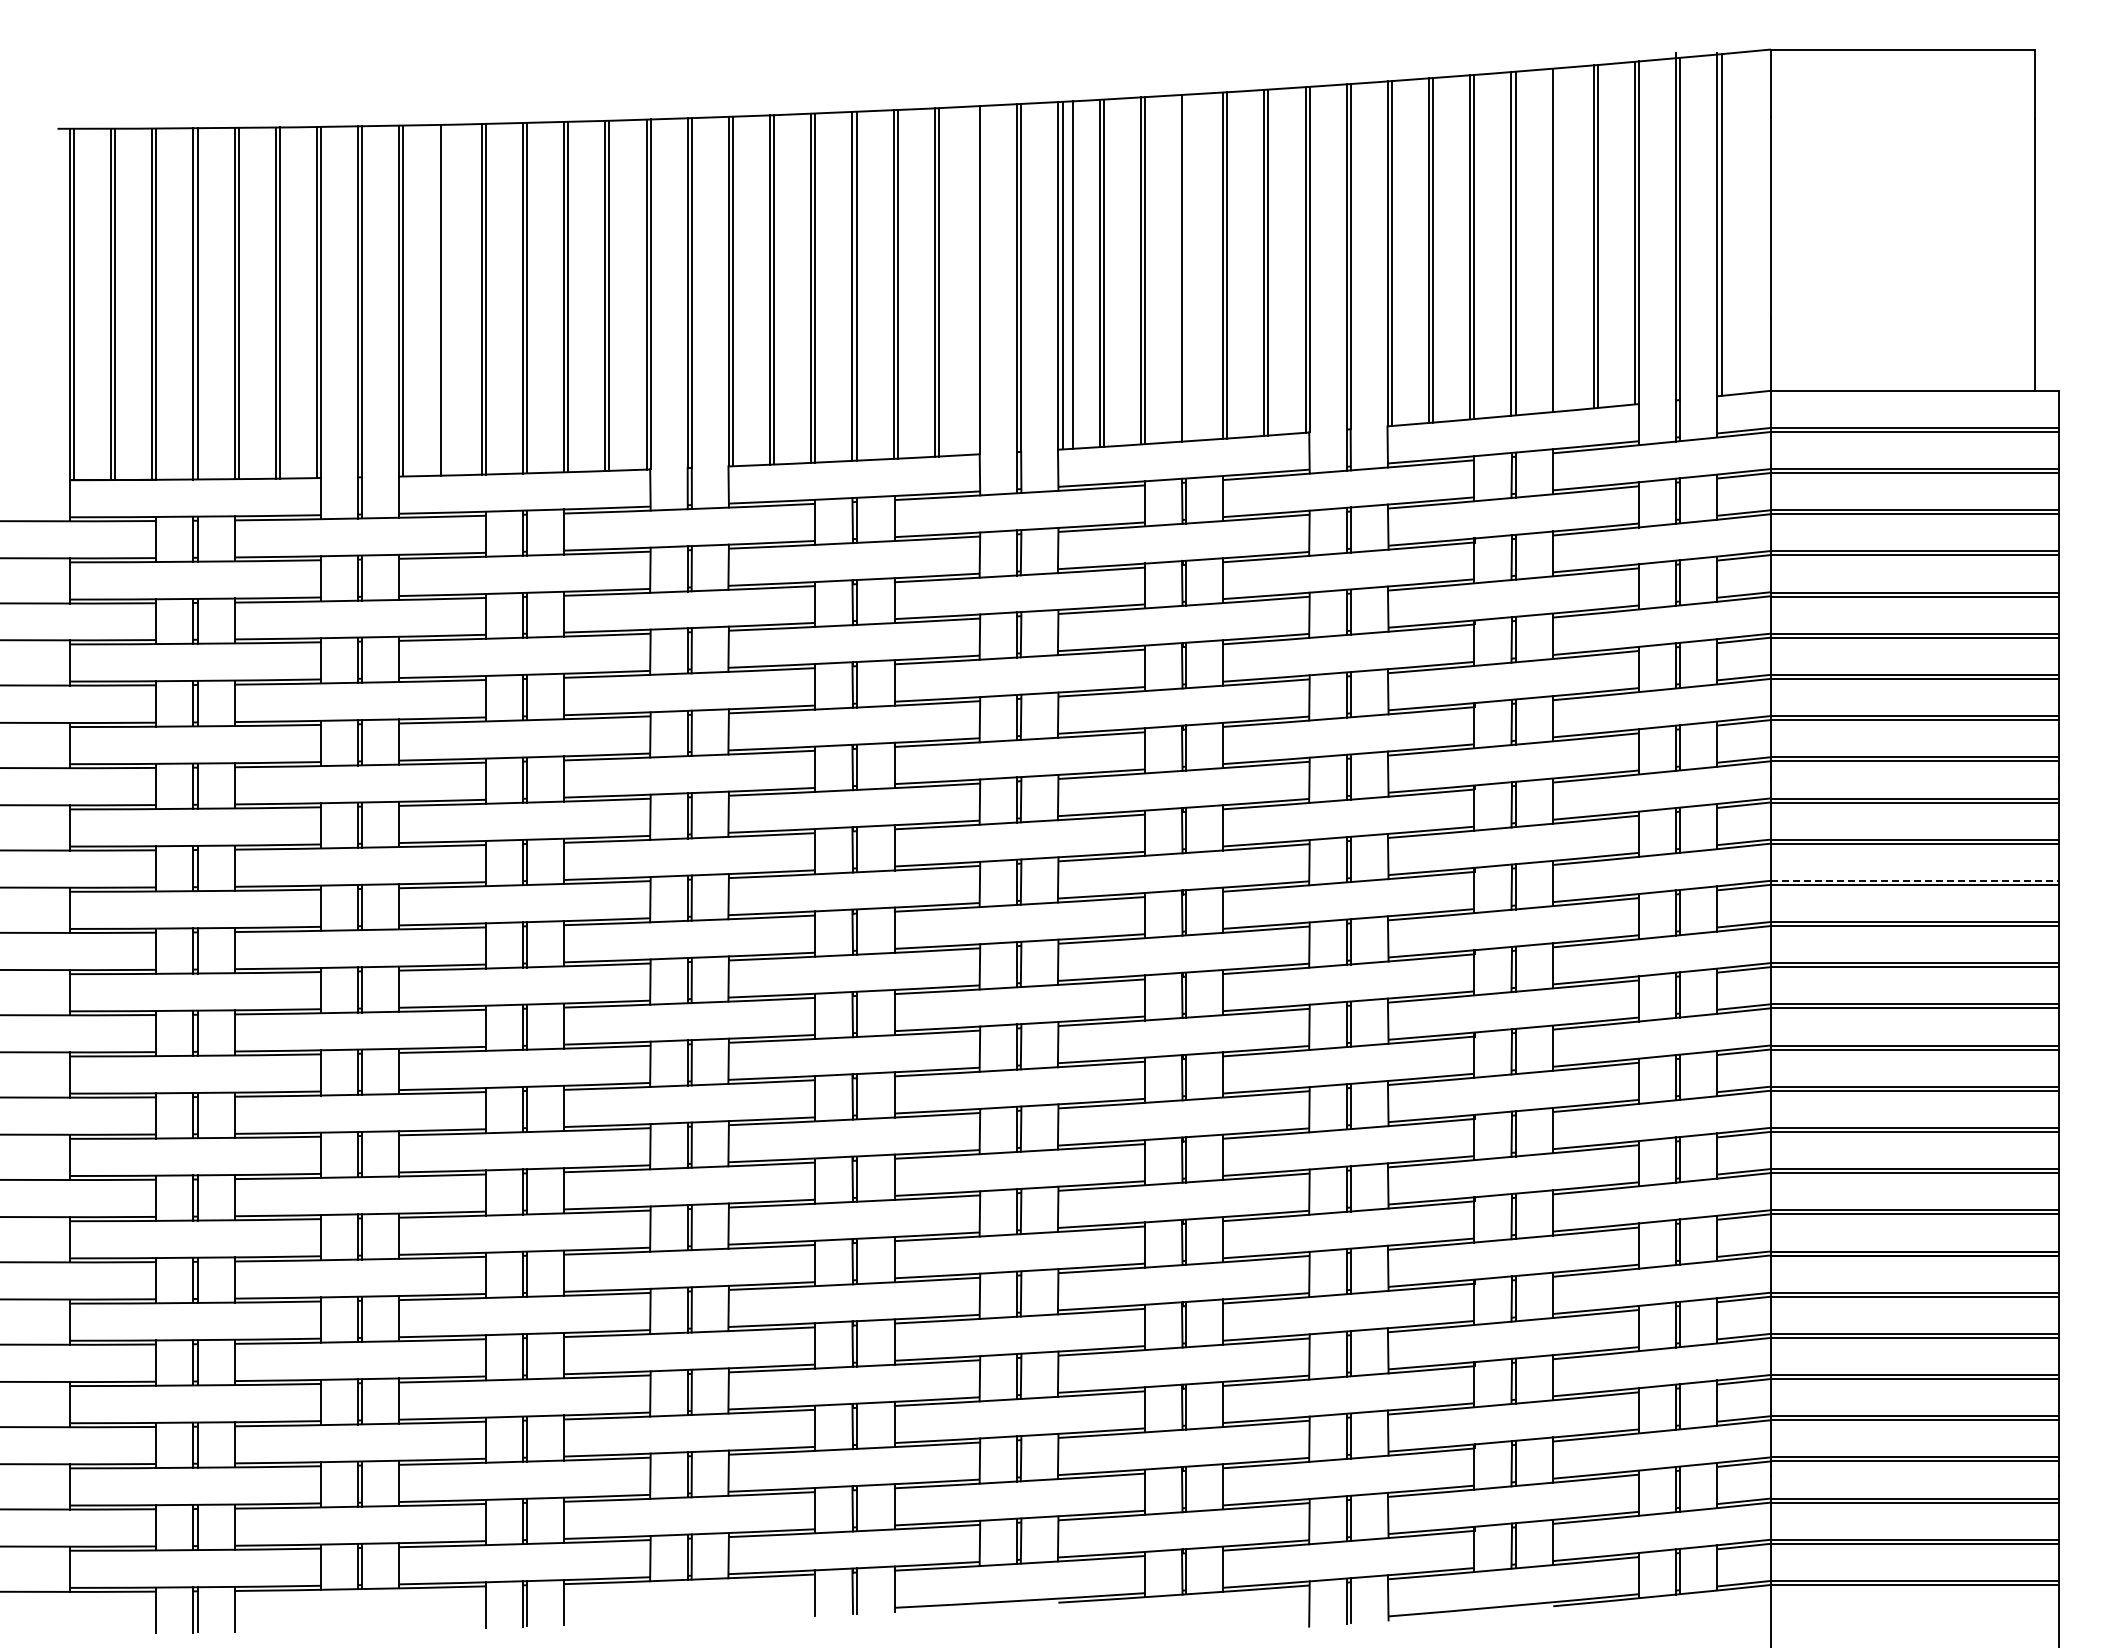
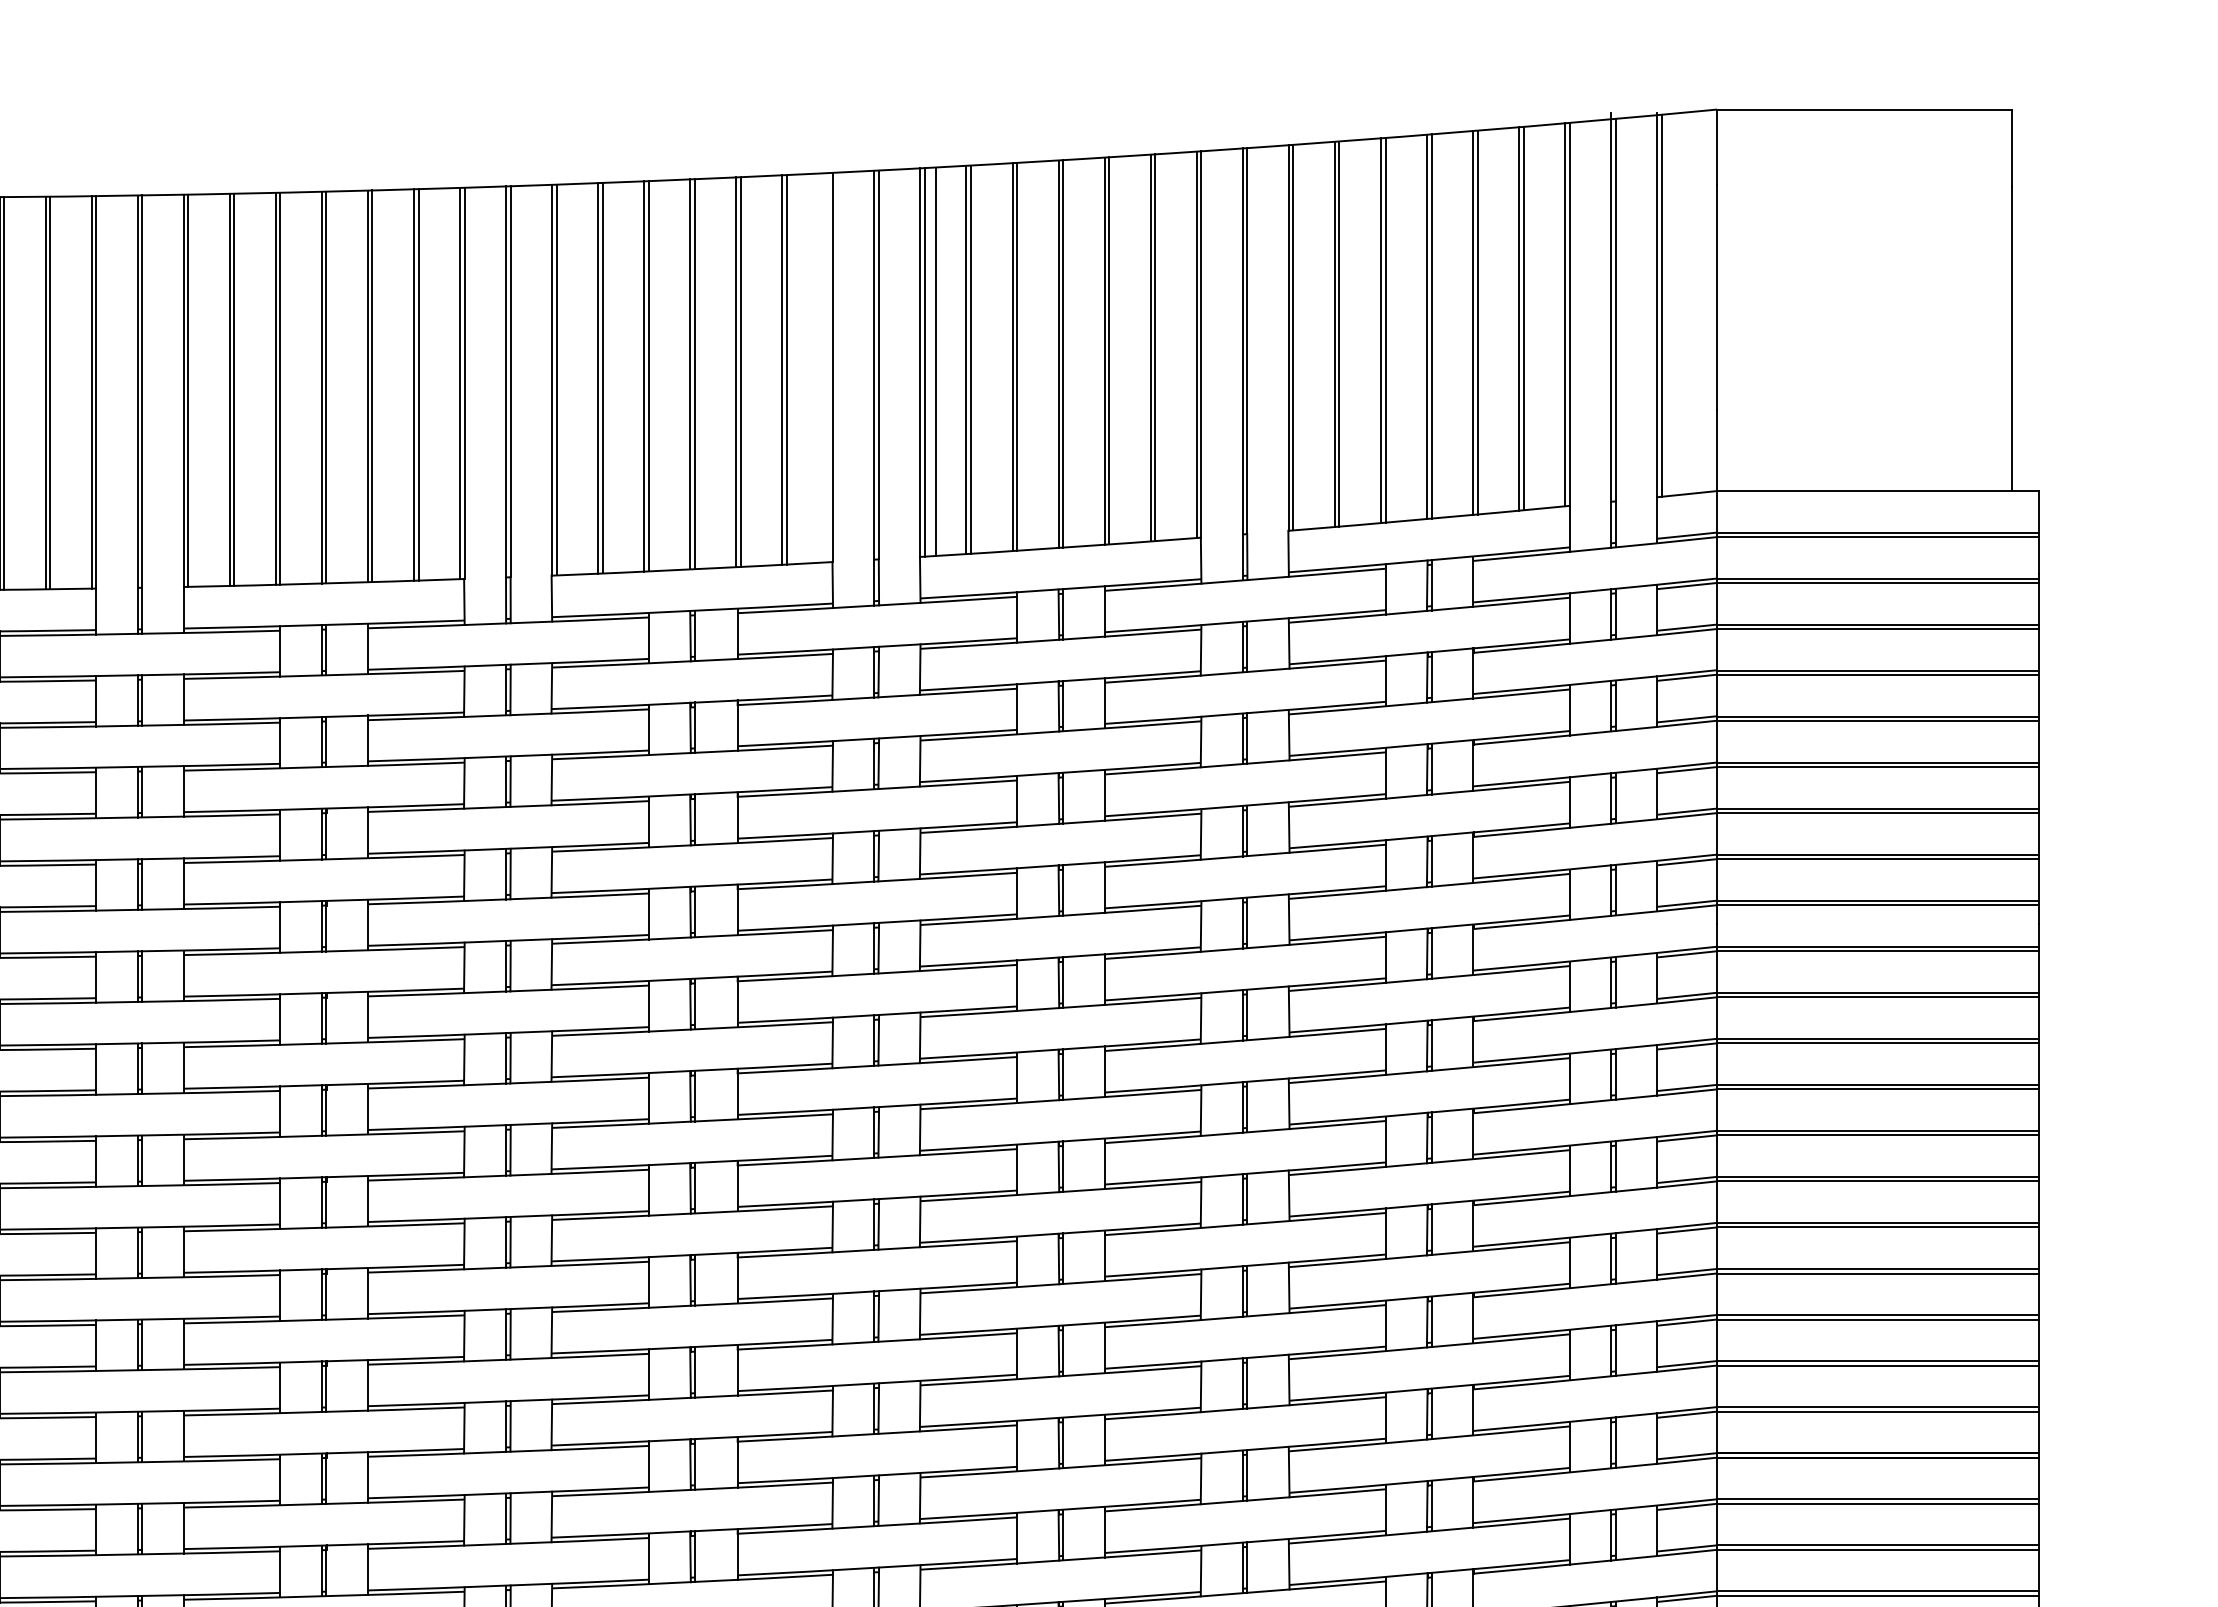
line: (1556, 239) -> (1477, 321), added
line: (1186, 267) -> (1063, 353), added
line: (444, 299) -> (234, 389), added
line: (1915, 880) -> (1878, 1038), dashed -> solid

